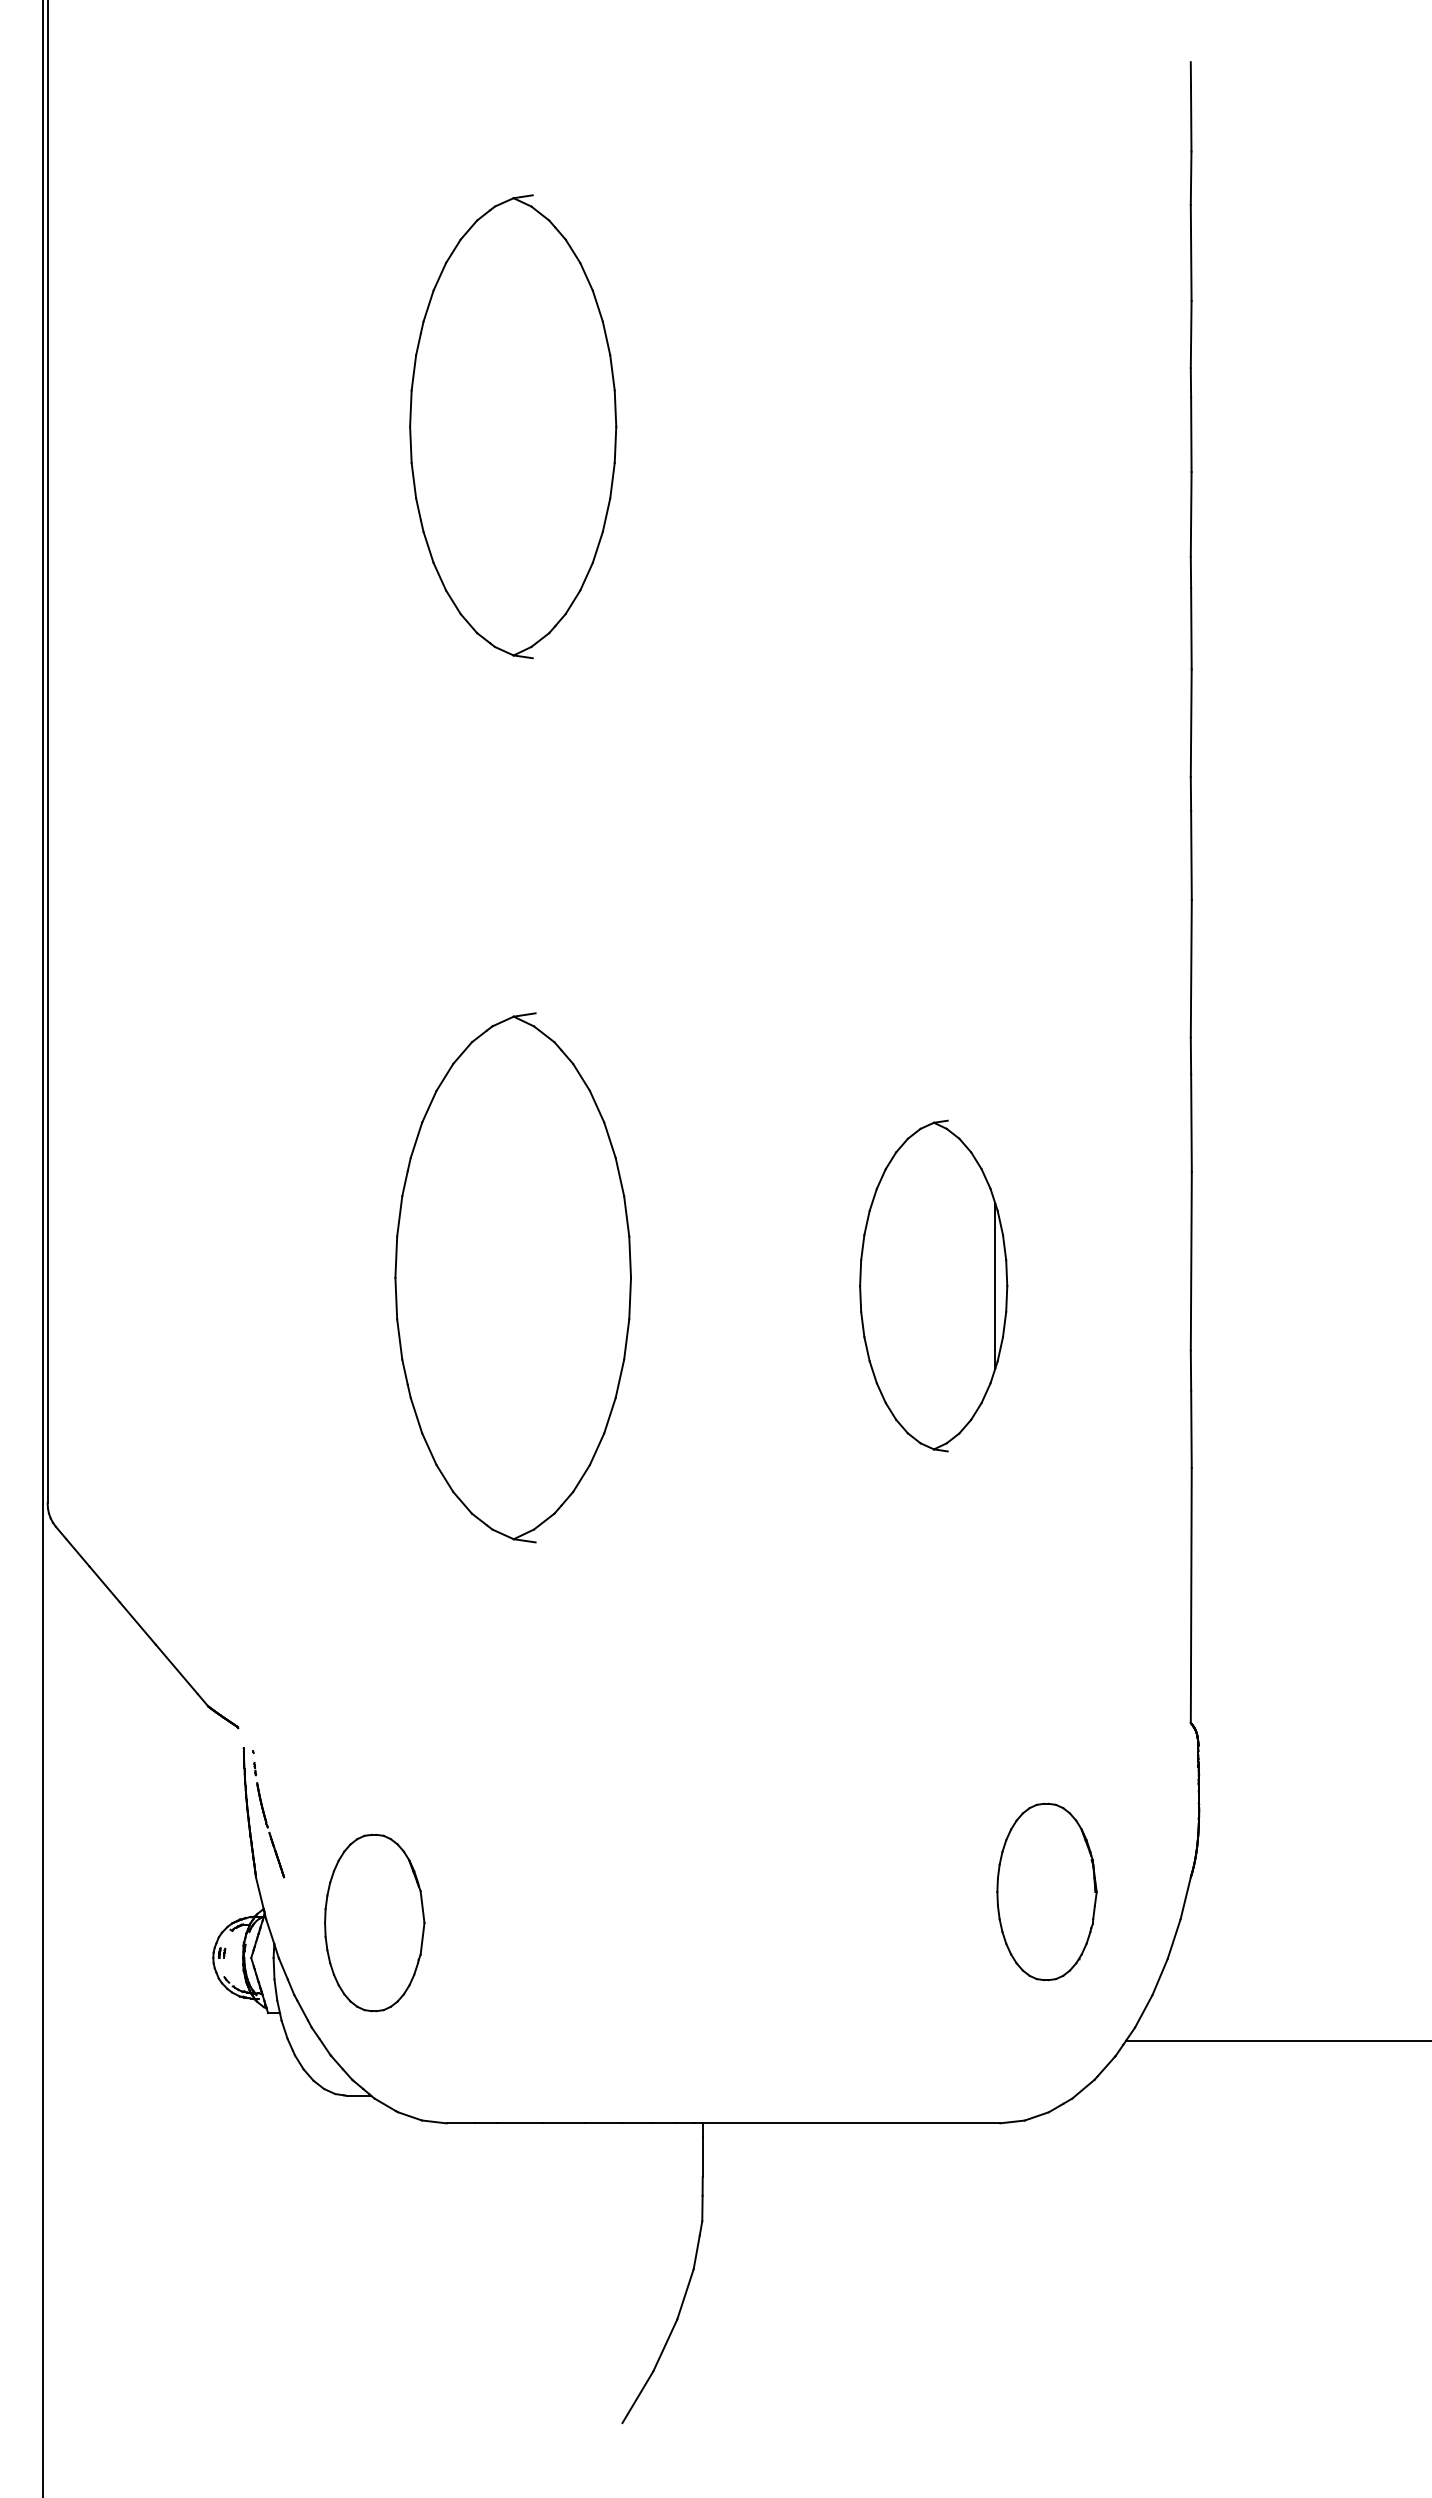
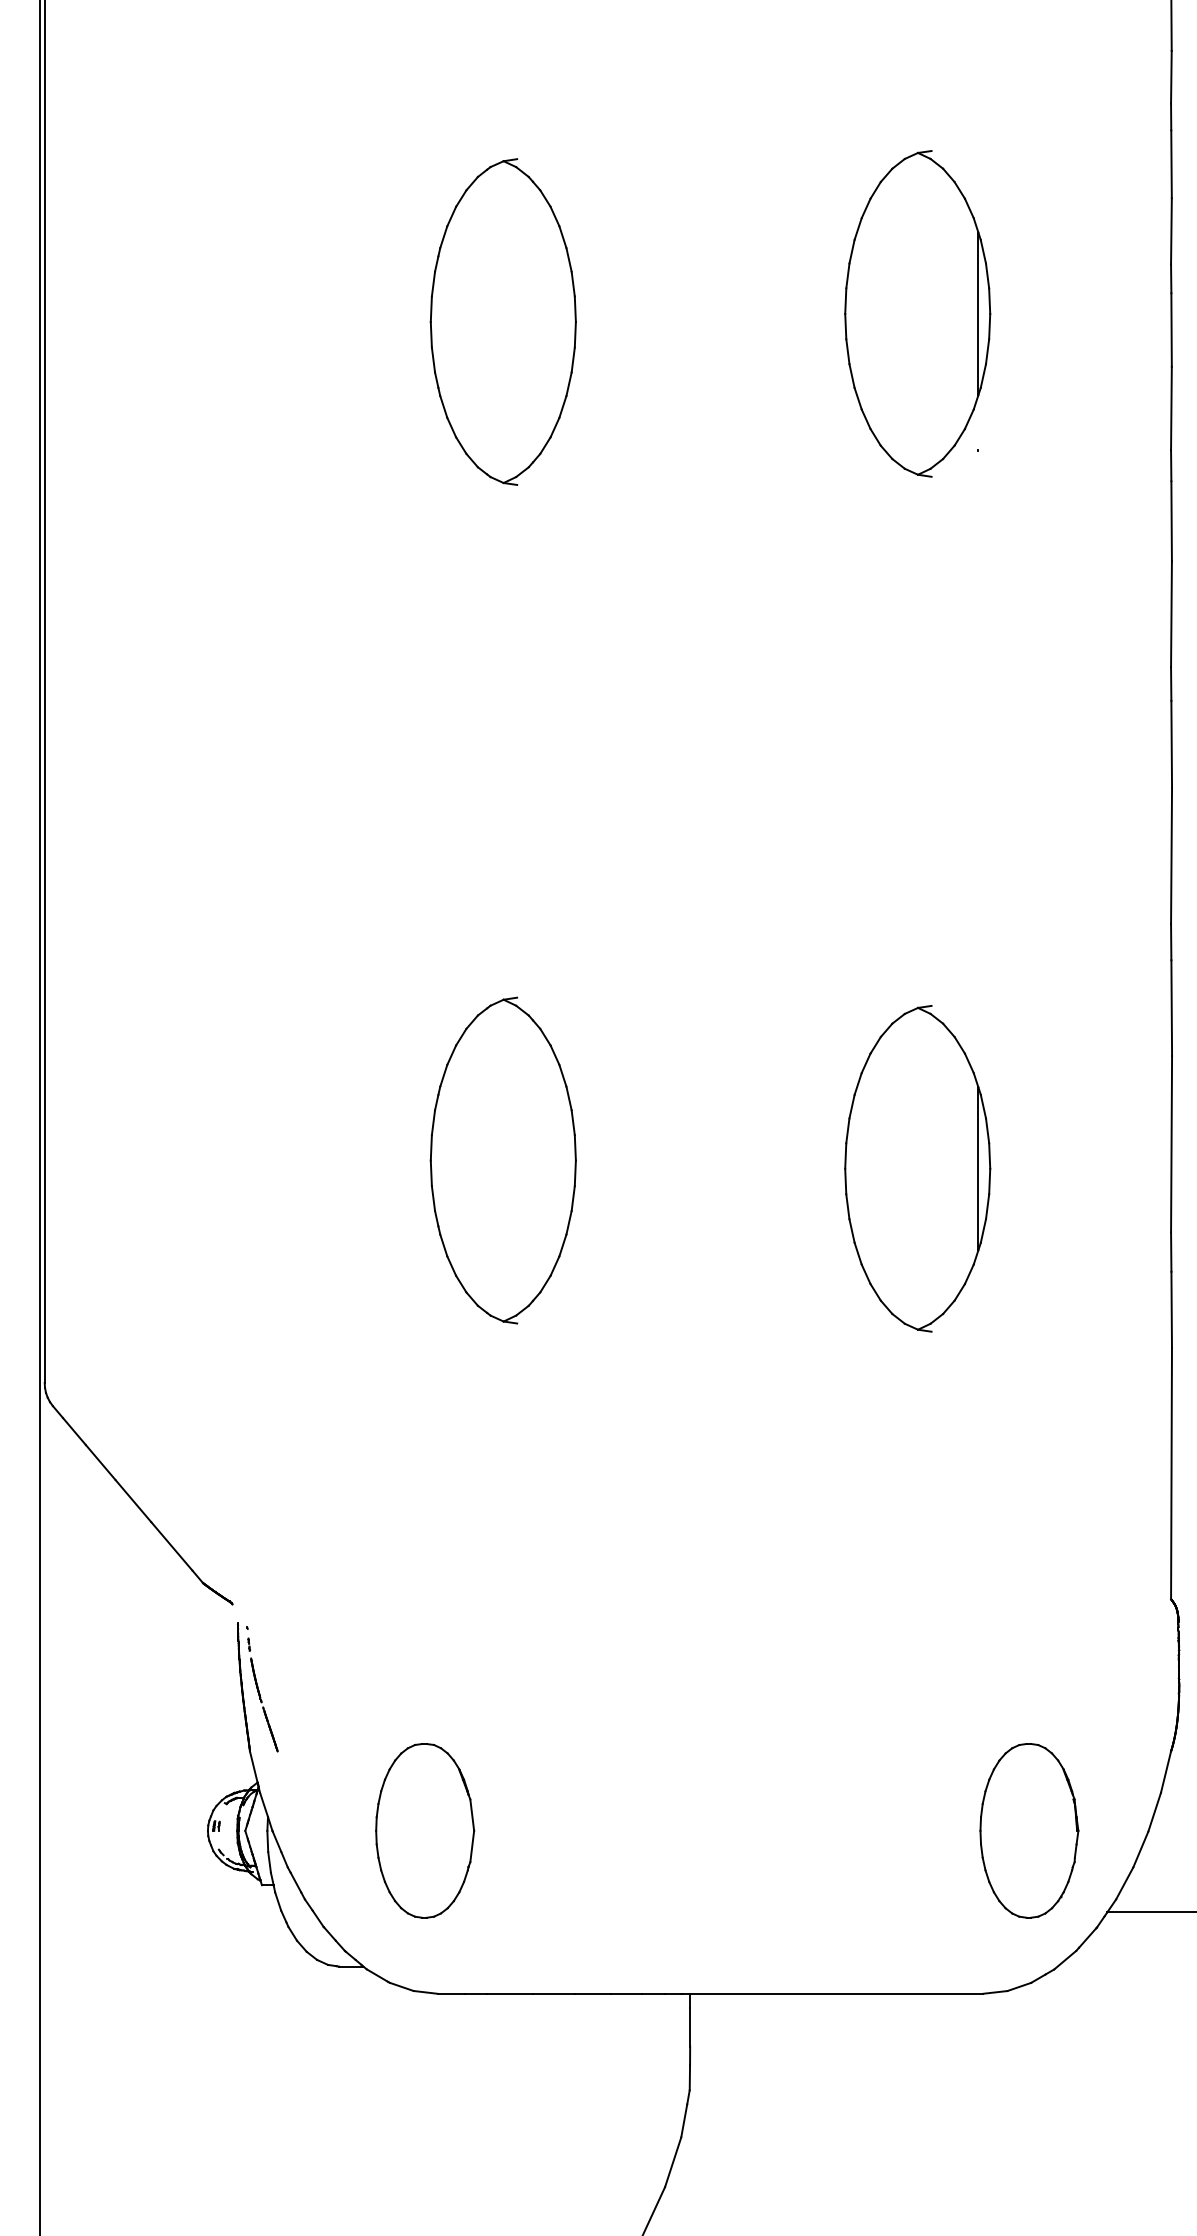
part: (933, 418) -> (917, 314), added
part: (512, 426) -> (502, 321), size x0.71
part: (512, 1277) -> (502, 1160), size x0.62
part: (1046, 1891) -> (1028, 1830), moved
part: (374, 1922) -> (424, 1830), moved

